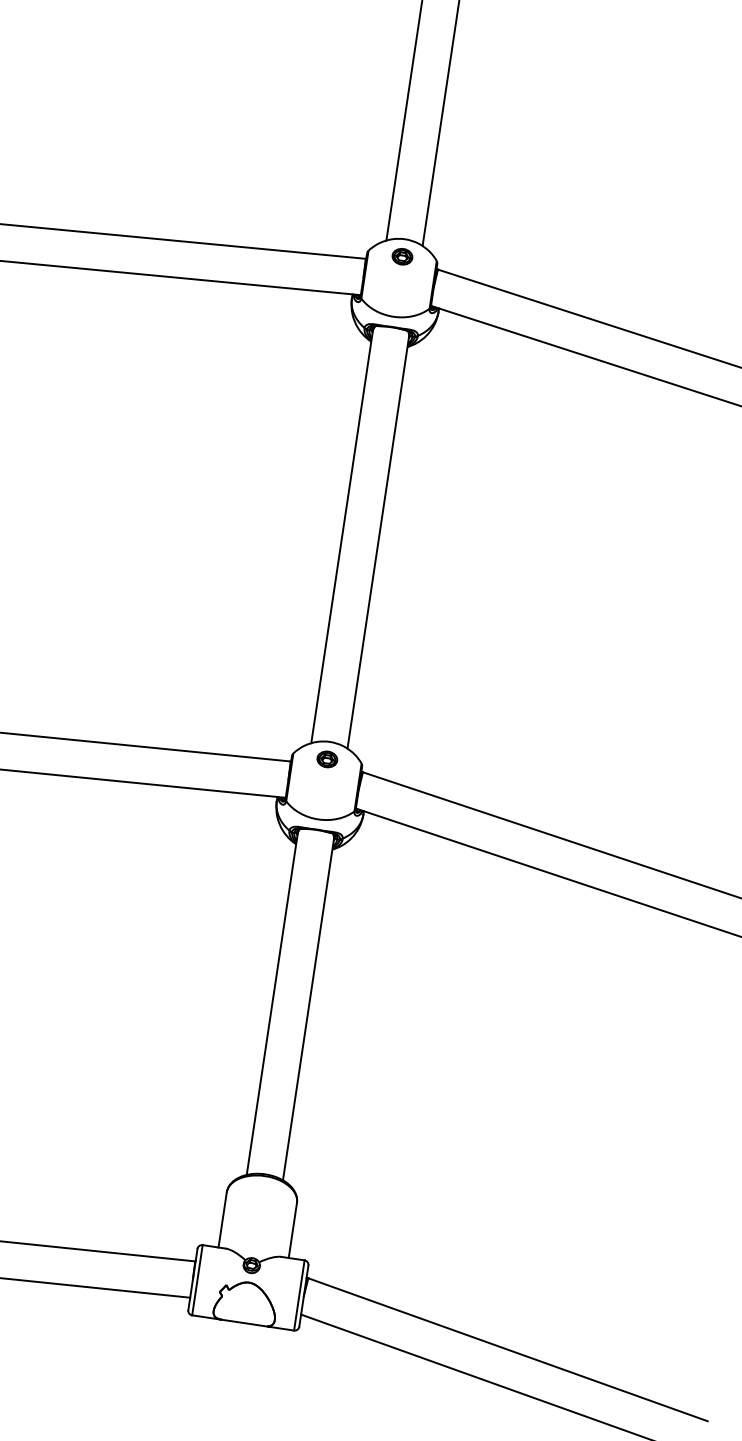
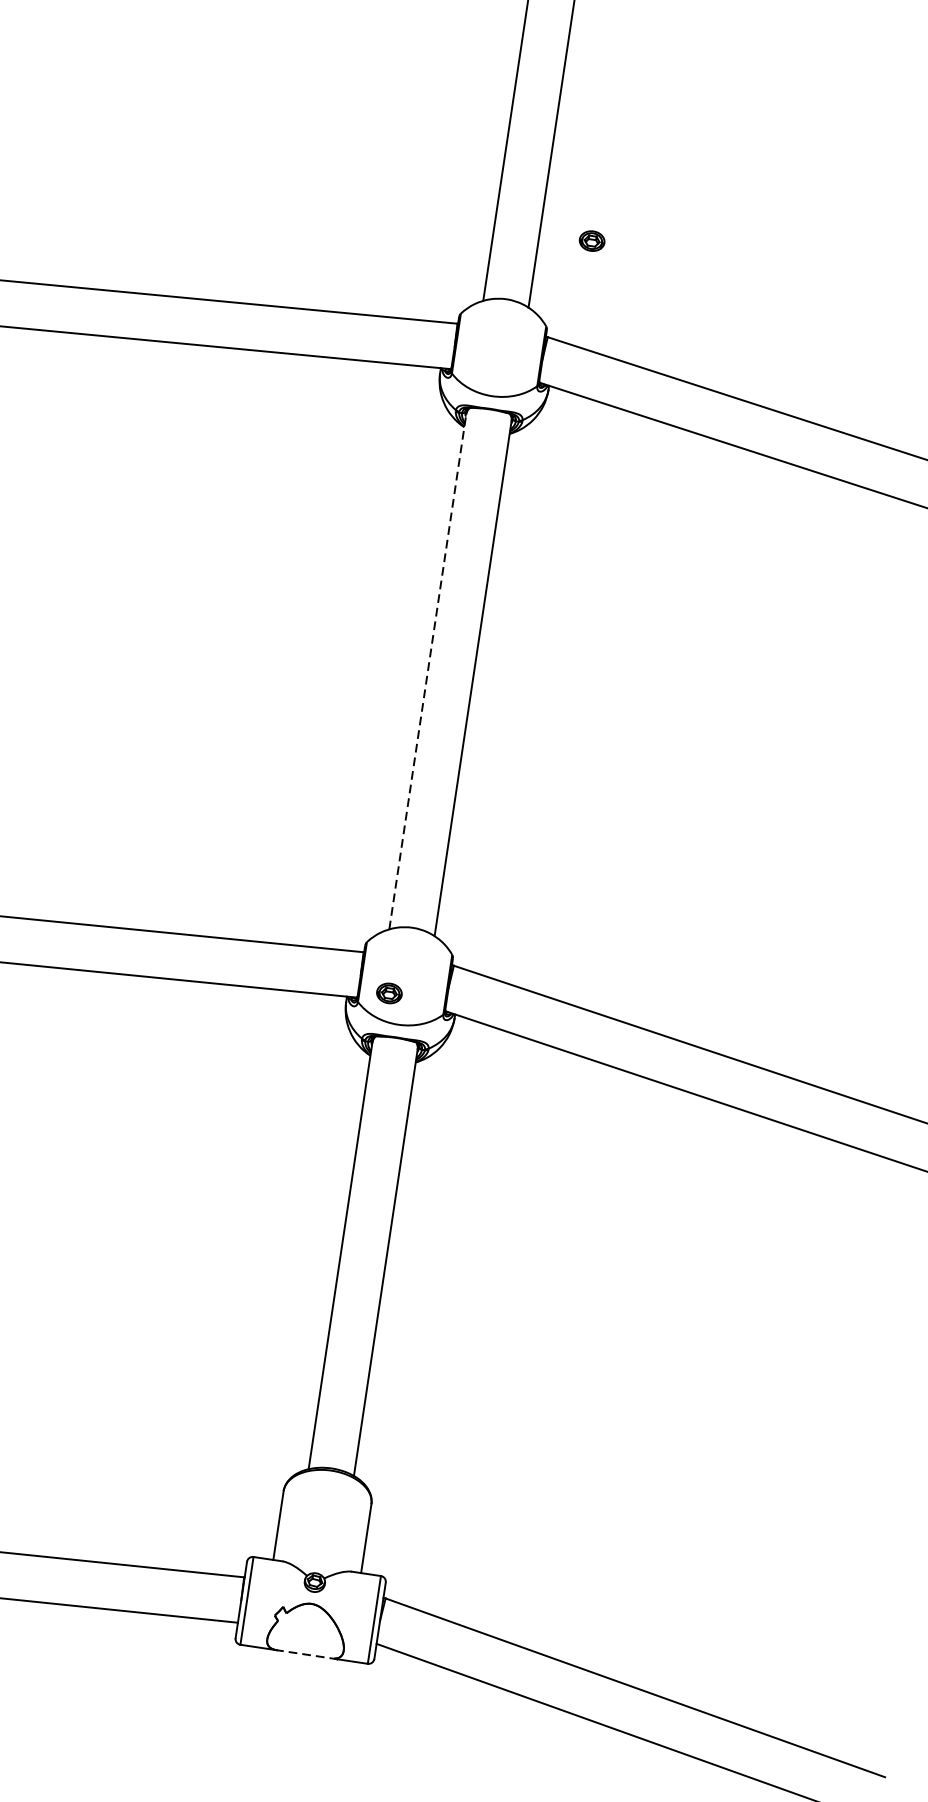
part: (402, 256) -> (592, 240), moved
line: (342, 536) -> (428, 670), solid -> dashed
part: (327, 759) -> (389, 993), moved
line: (245, 1323) -> (307, 1654), solid -> dashed

